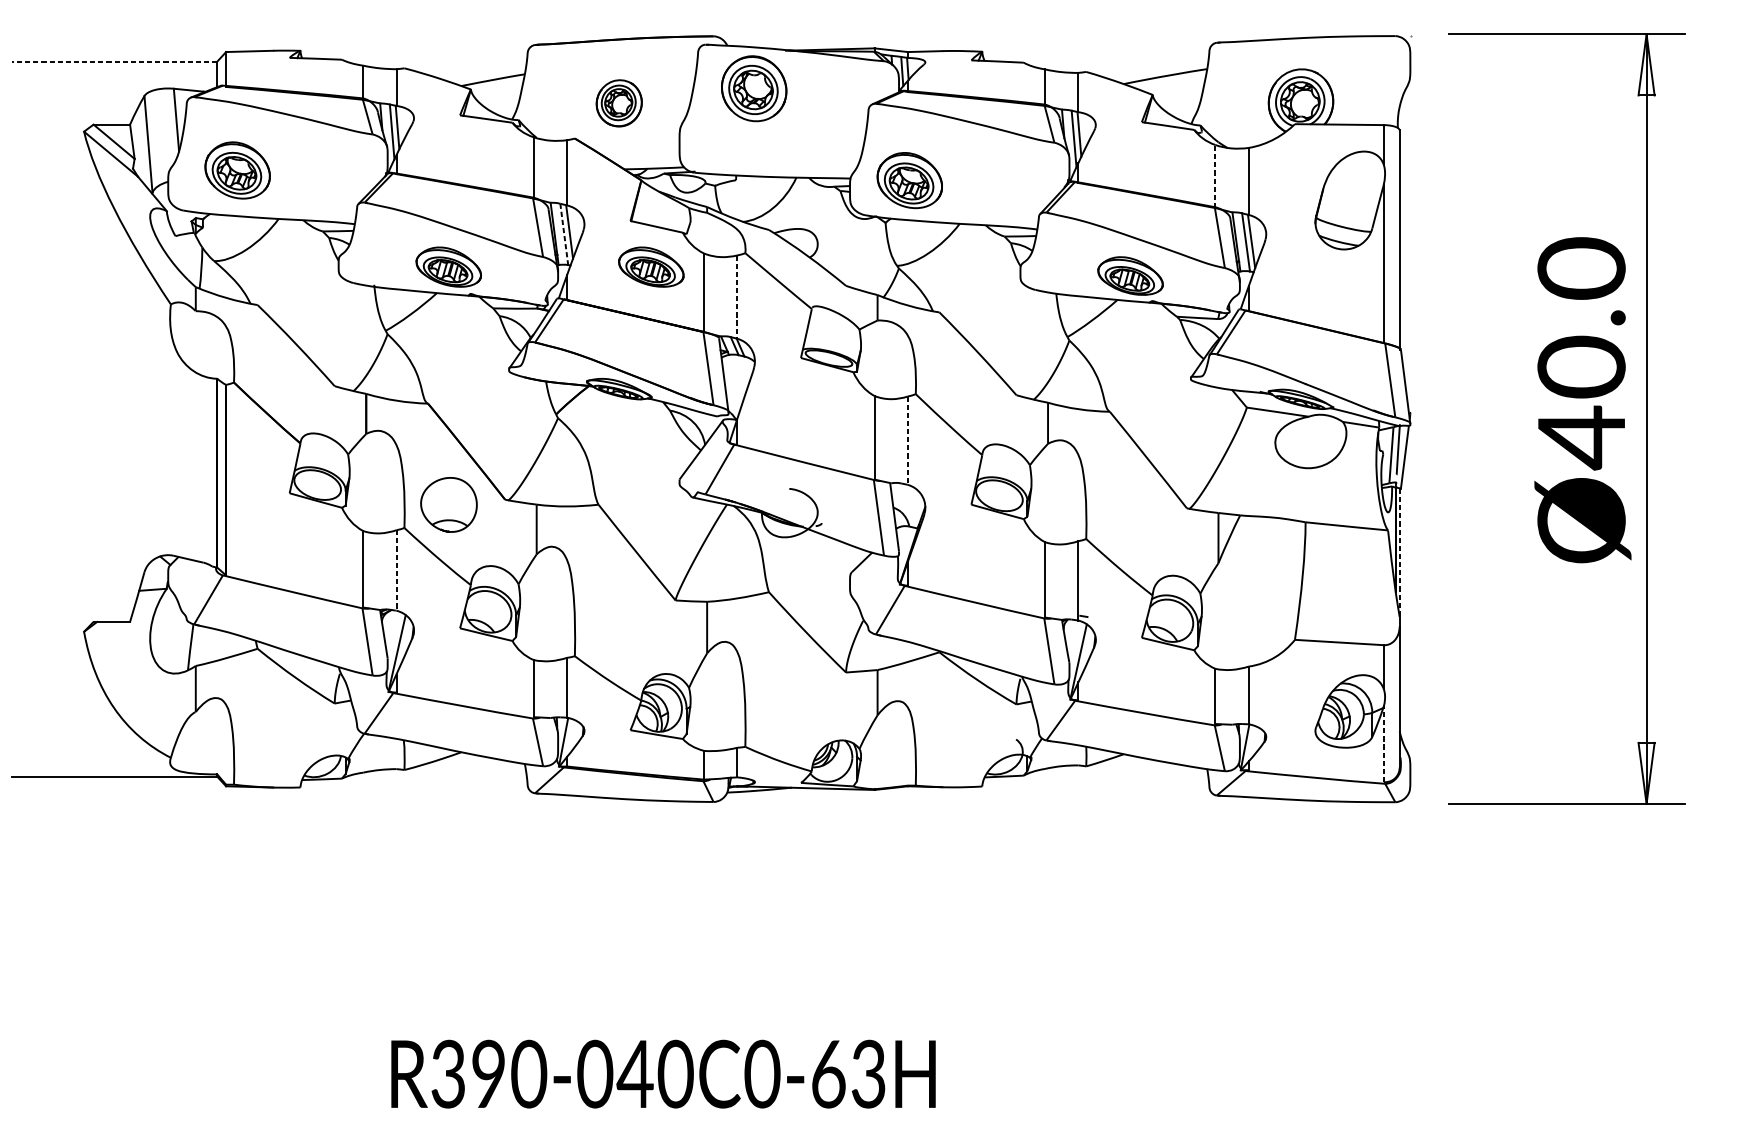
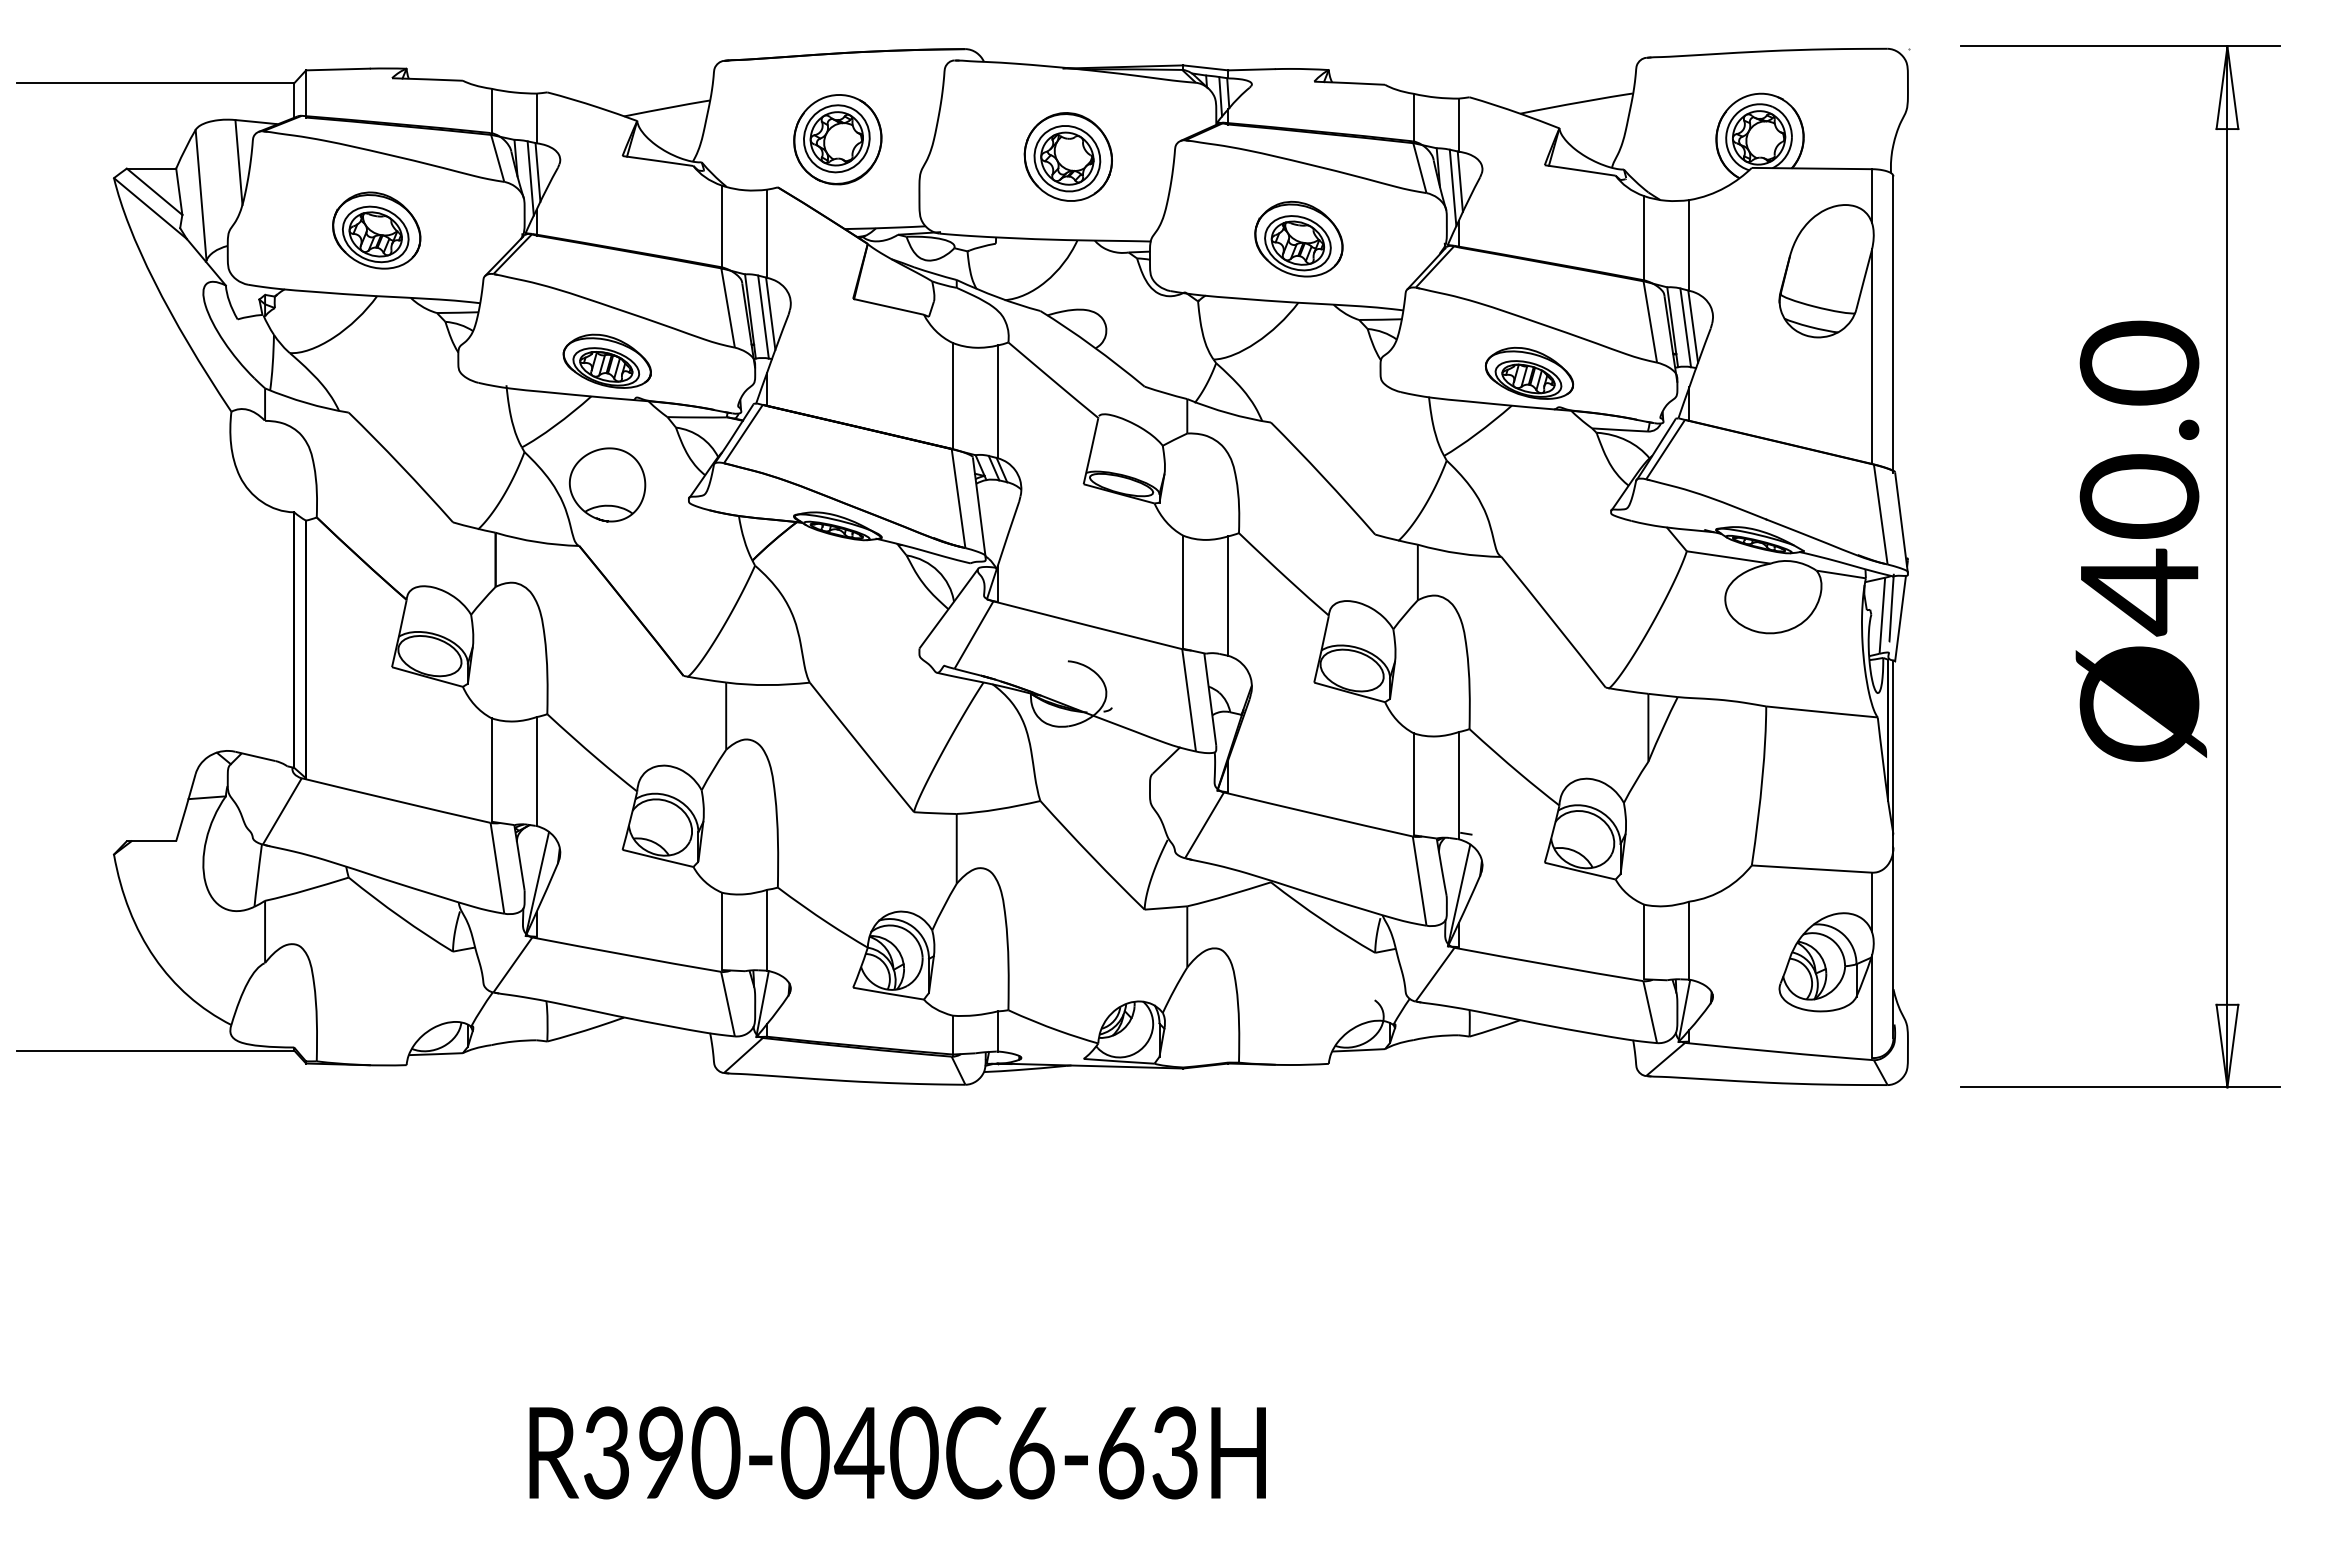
line: (114, 61) -> (155, 83), dashed -> solid
part: (753, 88) -> (1067, 156), moved
part: (618, 103) -> (837, 139), size x1.43
part: (237, 170) -> (376, 230), moved
line: (1215, 176) -> (1644, 238), dashed -> solid
part: (909, 180) -> (1298, 238), moved
line: (564, 234) -> (763, 317), dashed -> solid
part: (650, 266) -> (880, 360), removed
line: (737, 297) -> (997, 402), dashed -> solid
line: (908, 441) -> (1228, 596), dashed -> solid
part: (448, 504) -> (607, 484), moved
line: (1399, 552) -> (1893, 747), dashed -> solid
line: (396, 571) -> (536, 772), dashed -> solid
line: (1384, 744) -> (1872, 1006), dashed -> solid
text: (762, 1073) -> (1031, 1452), R390-040C0-63H -> R390-040C6-63H

